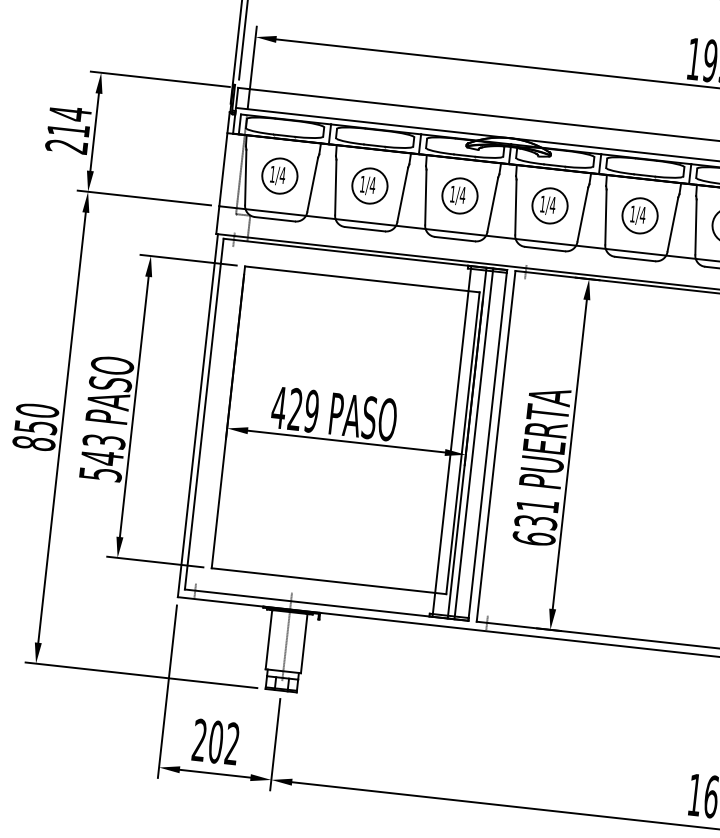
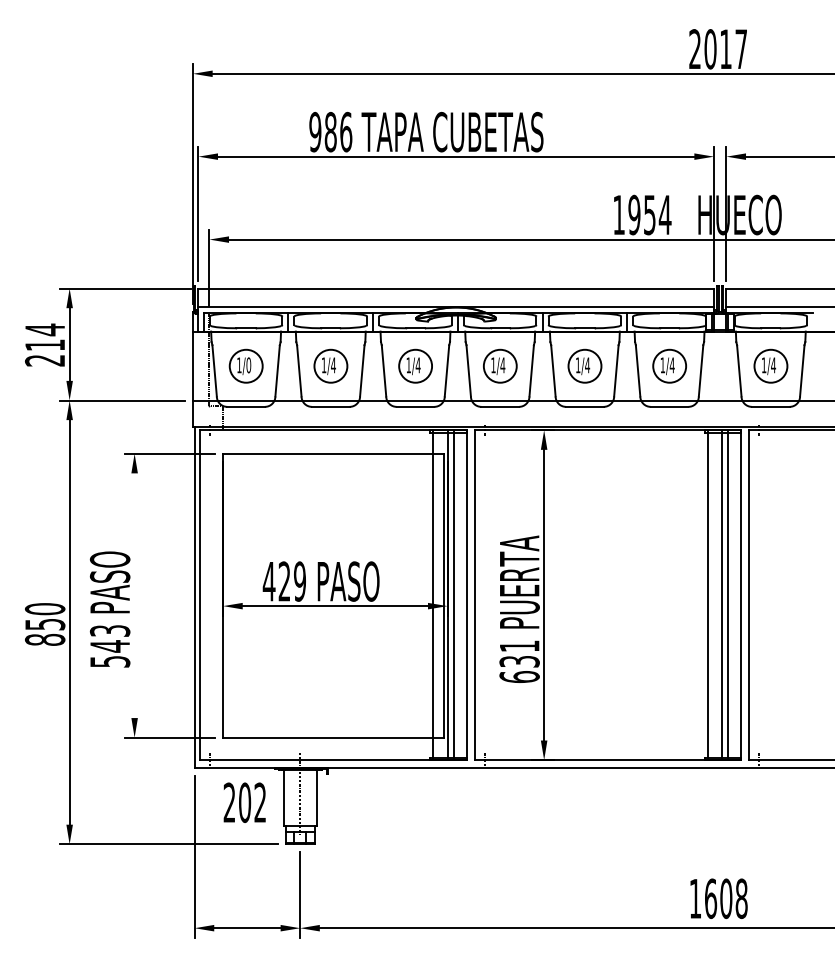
text: (282, 175) -> (248, 365), 1/4 -> 1/0
line: (134, 406) -> (134, 595), removed
text: (215, 741) -> (244, 802), moved

